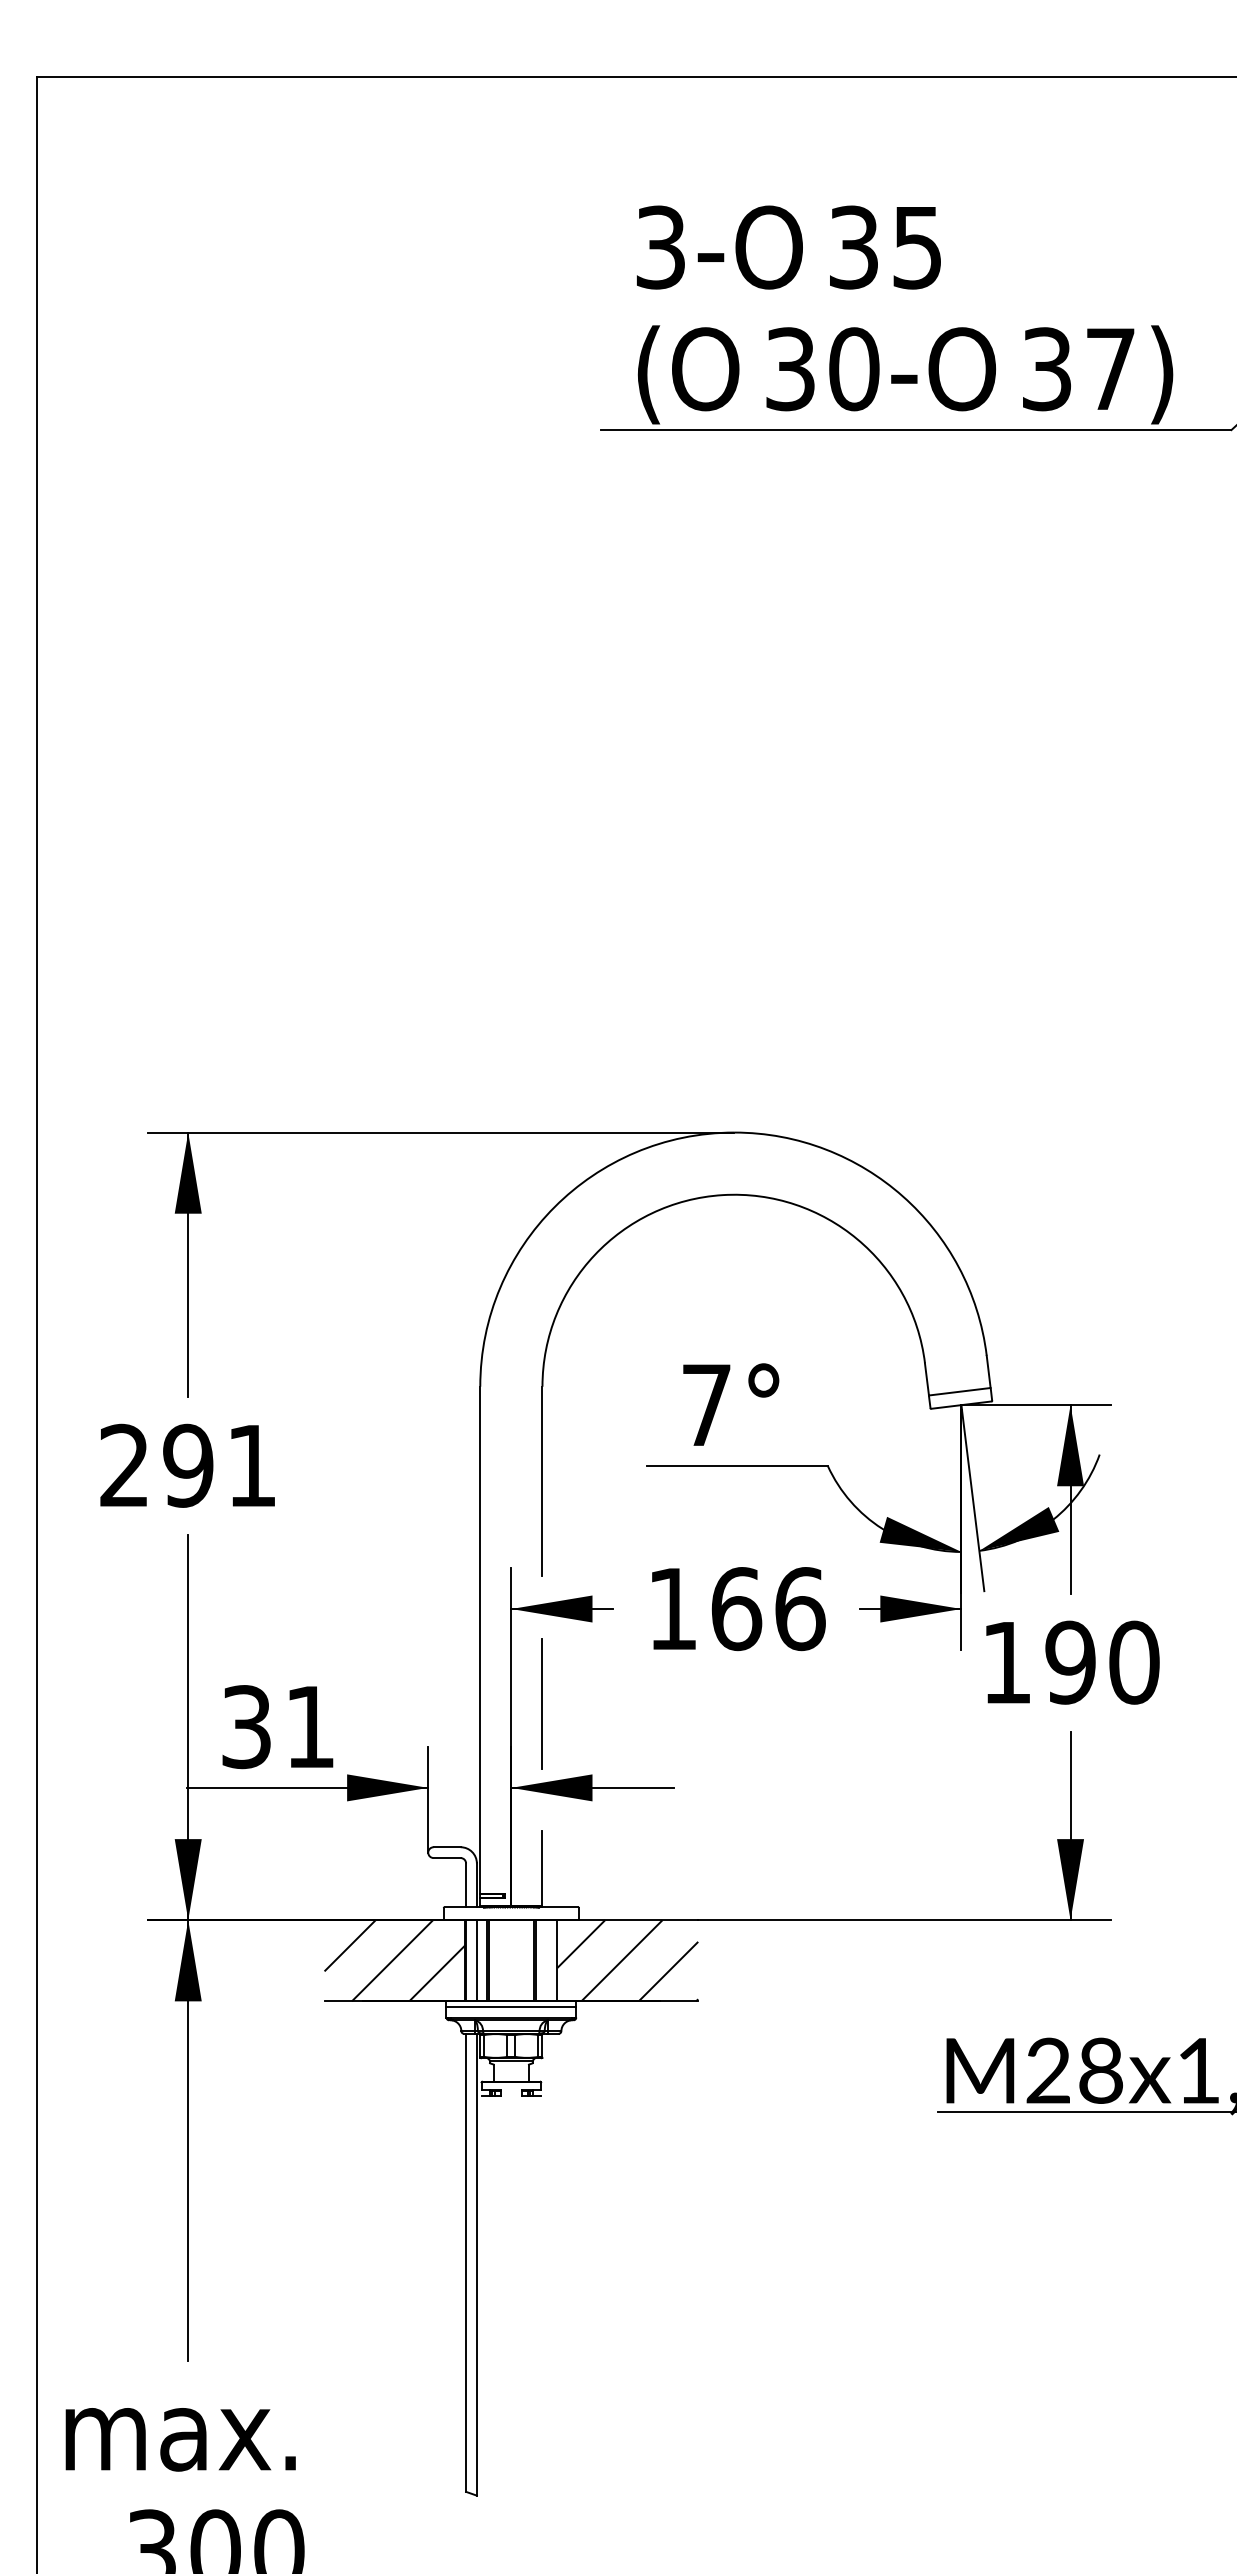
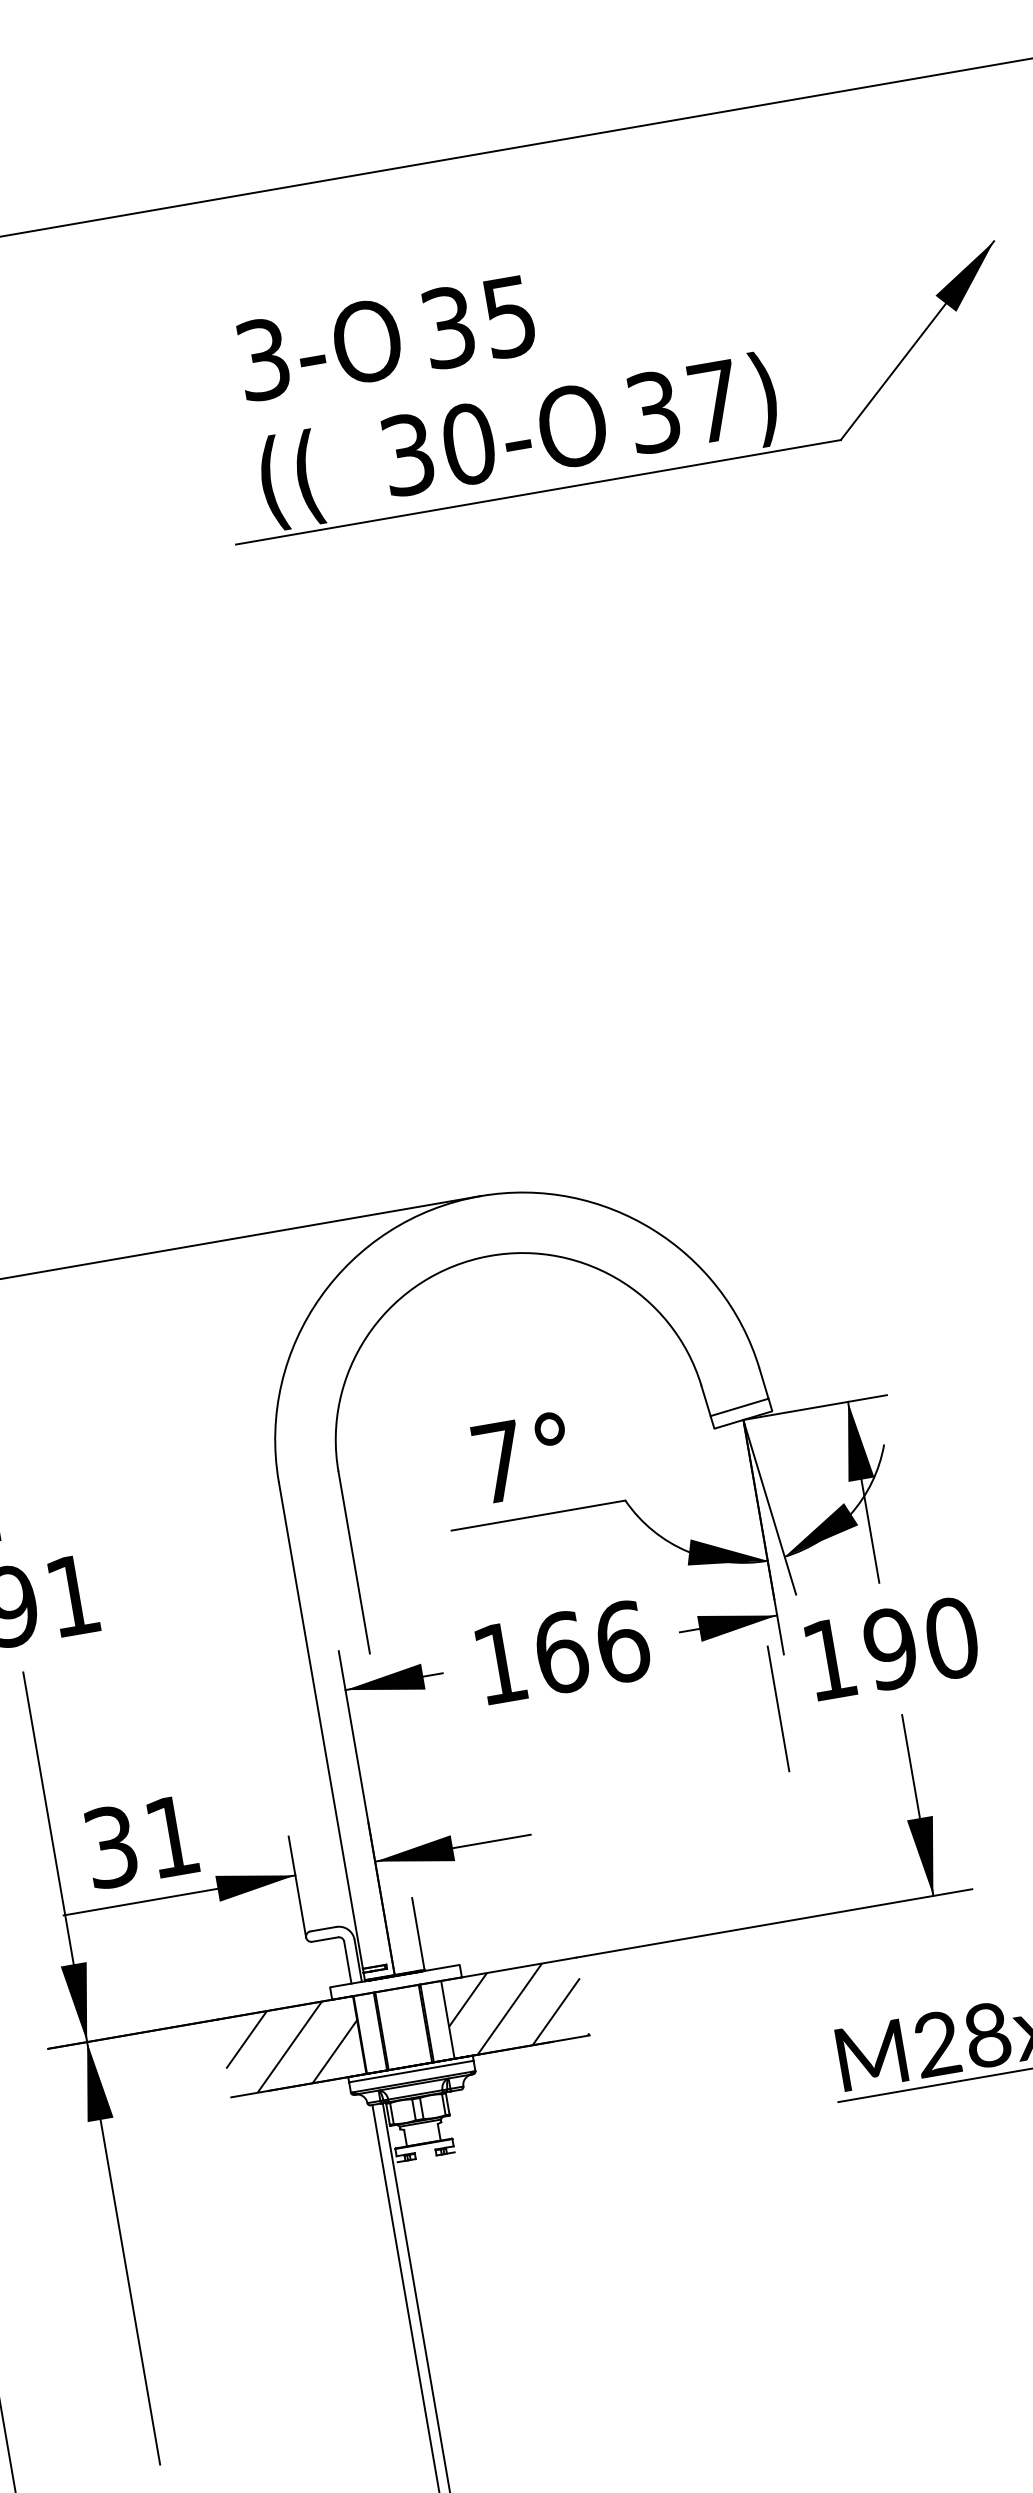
text: (705, 374) -> (327, 473), O -> (
line: (541, 1703) -> (777, 1708), moved
line: (476, 1960) -> (370, 2032), removed

